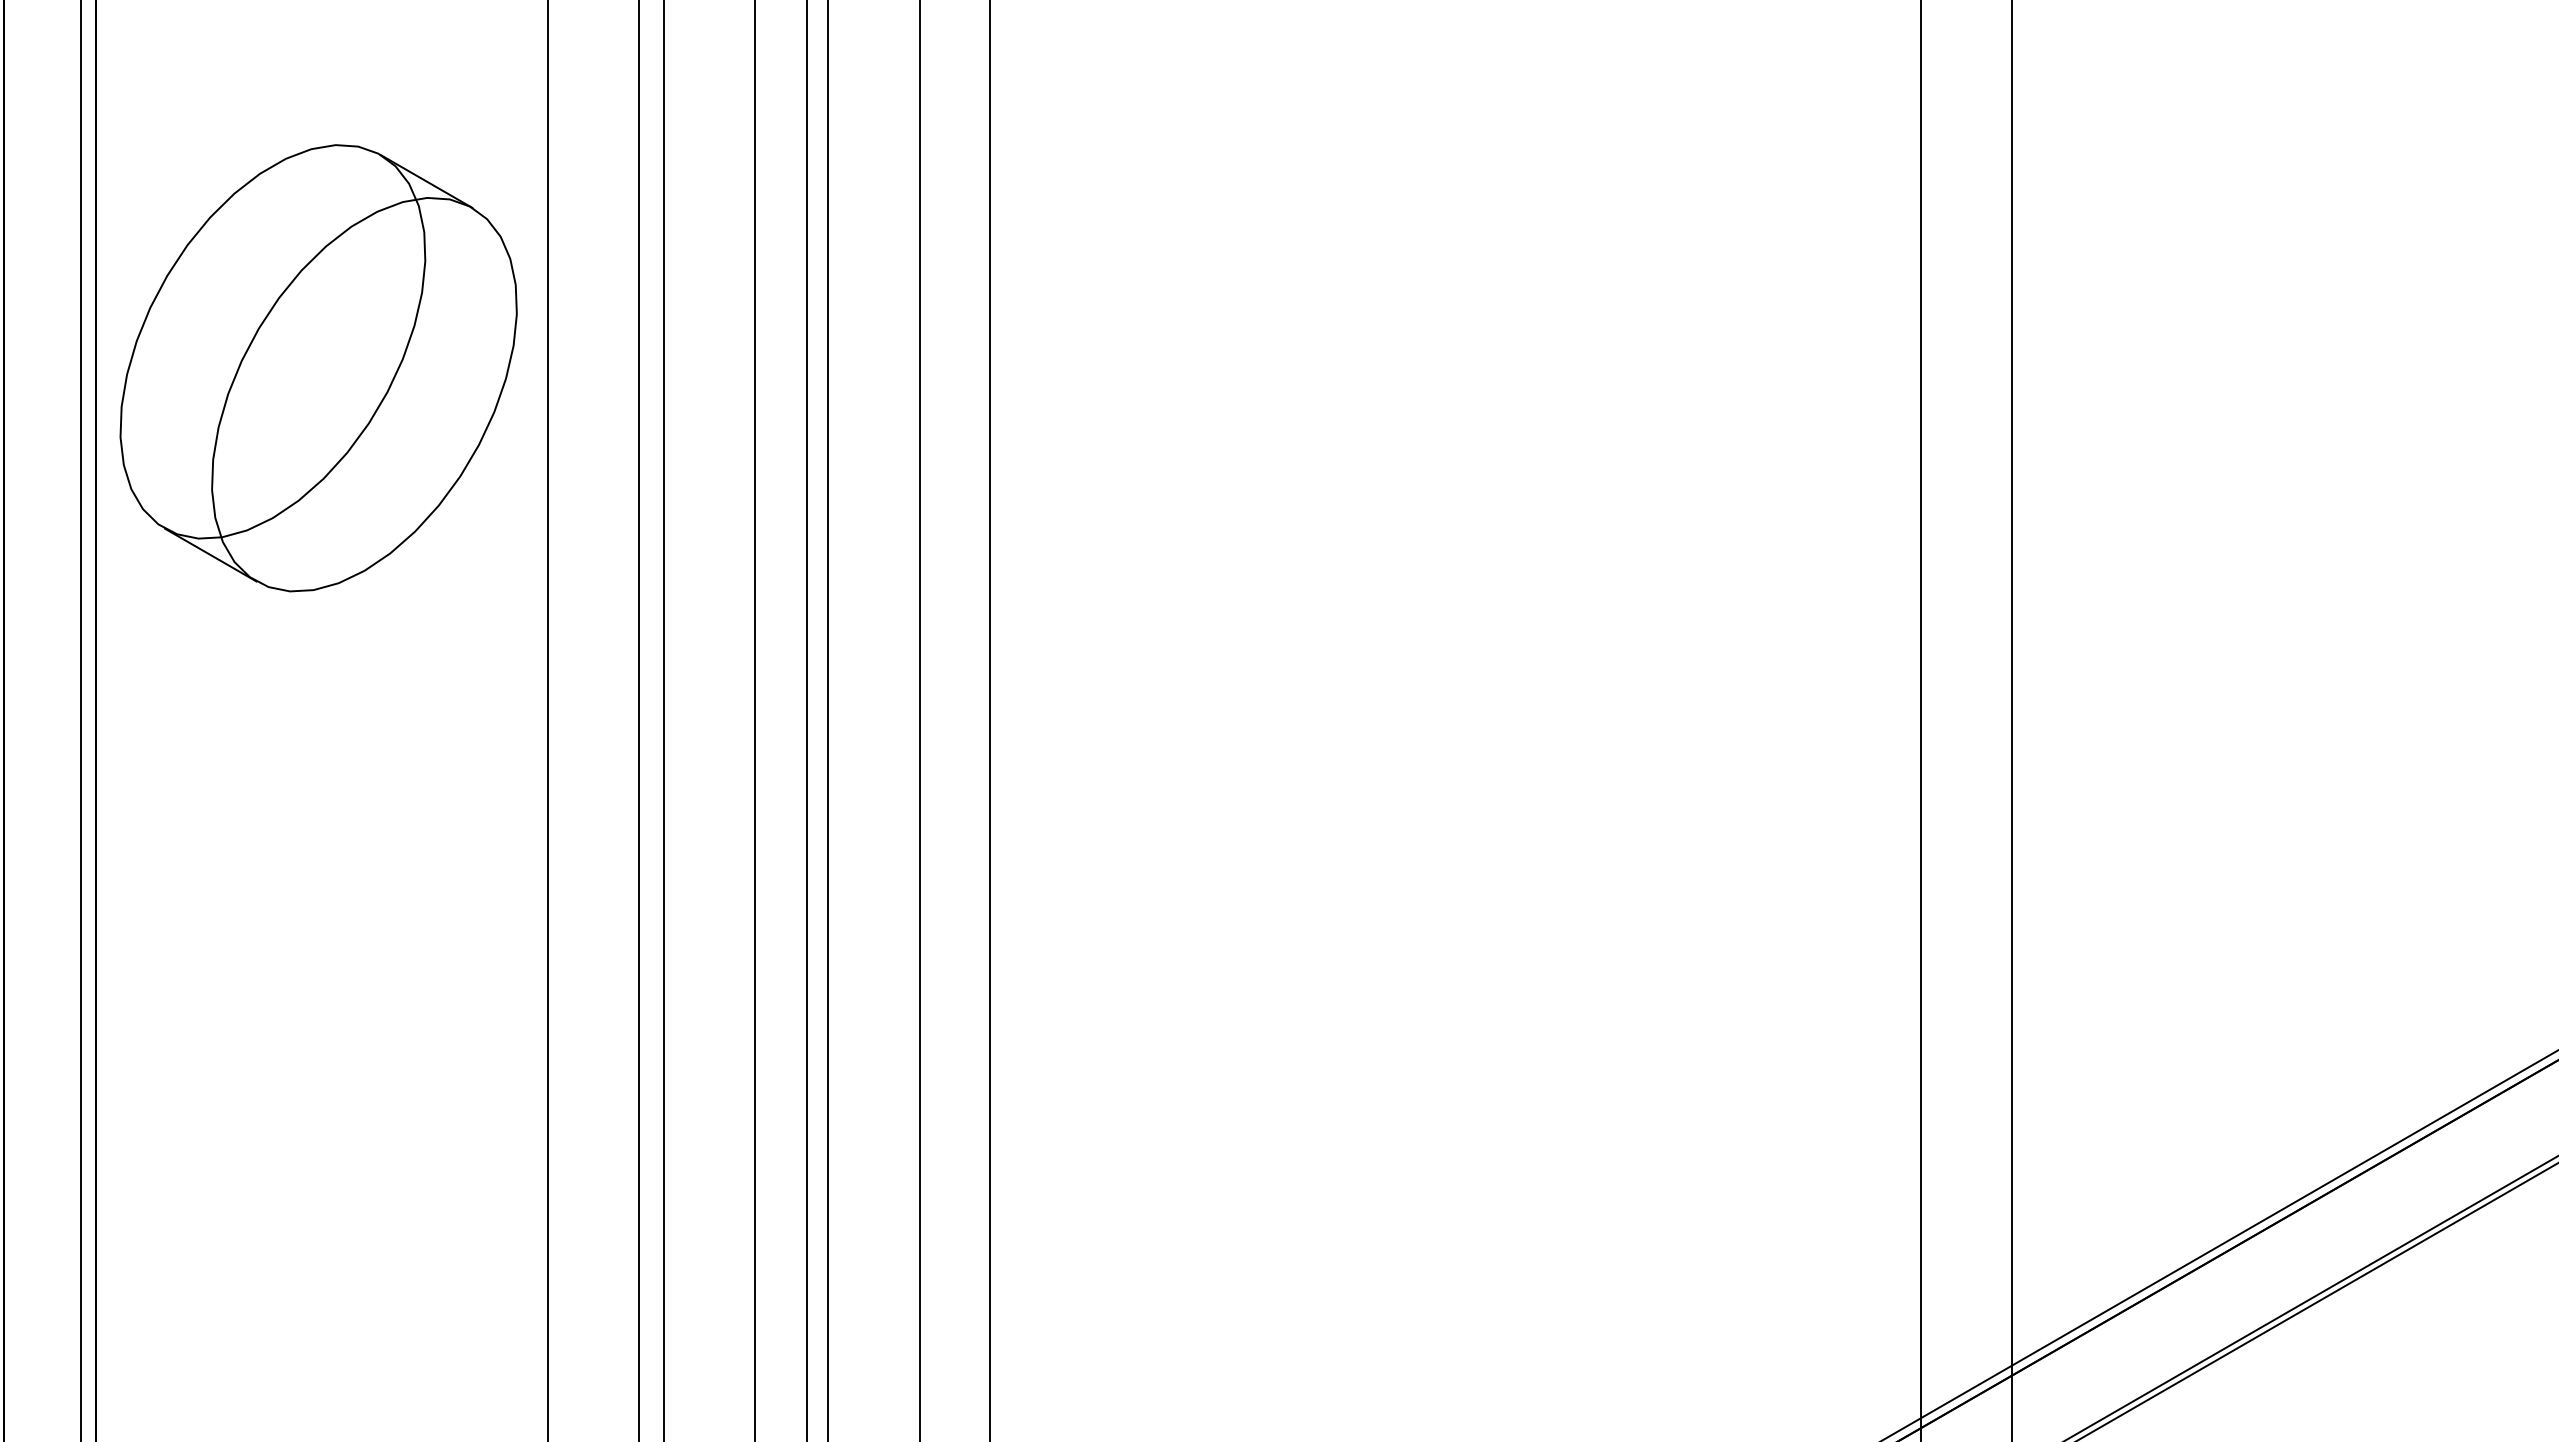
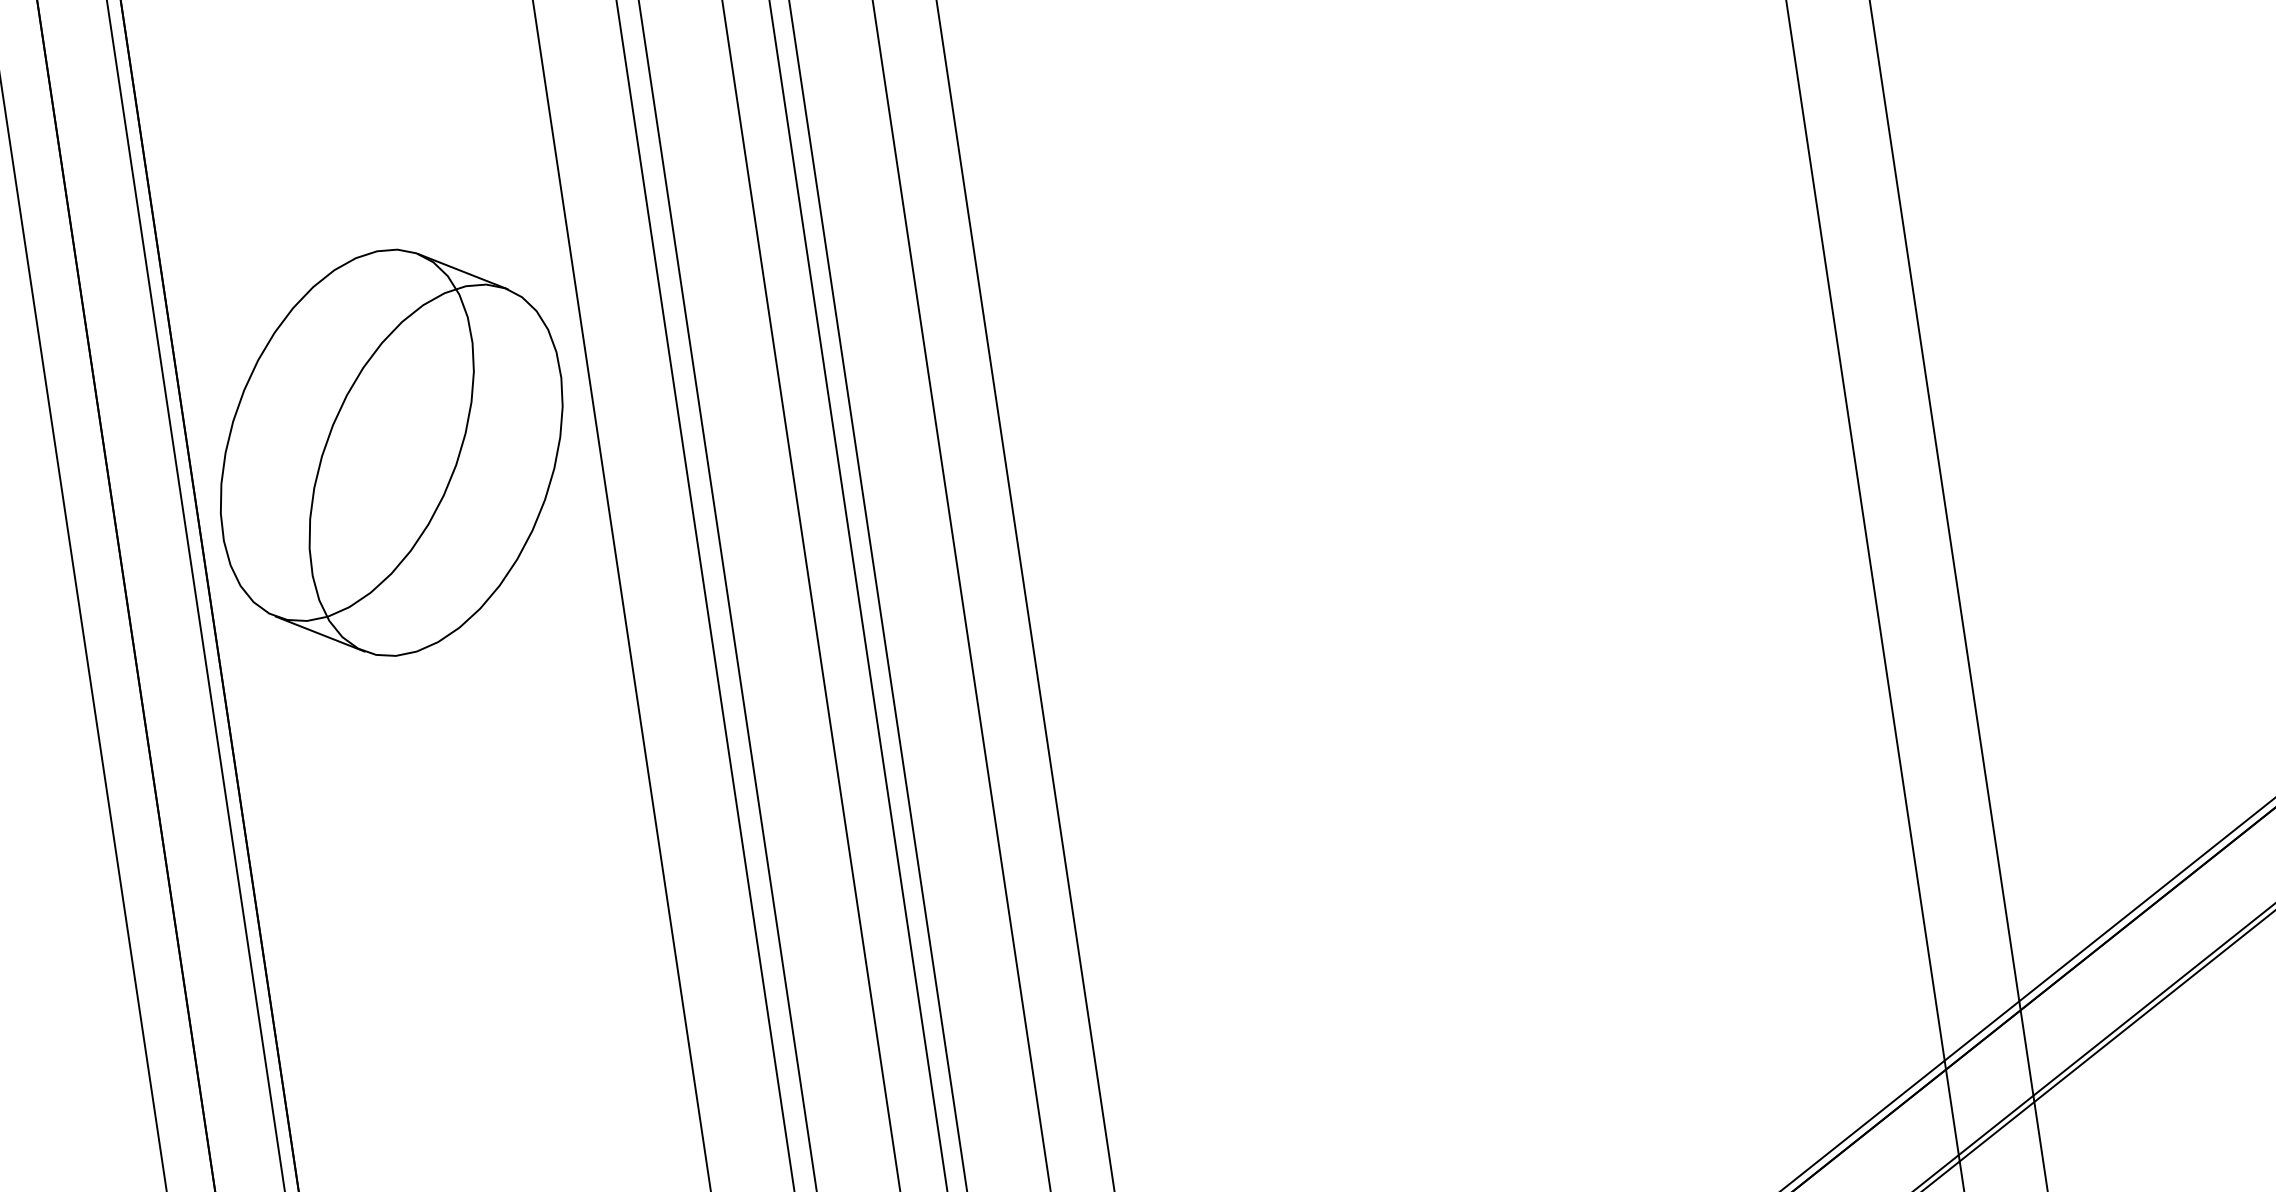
part: (318, 368) -> (391, 453), moved

